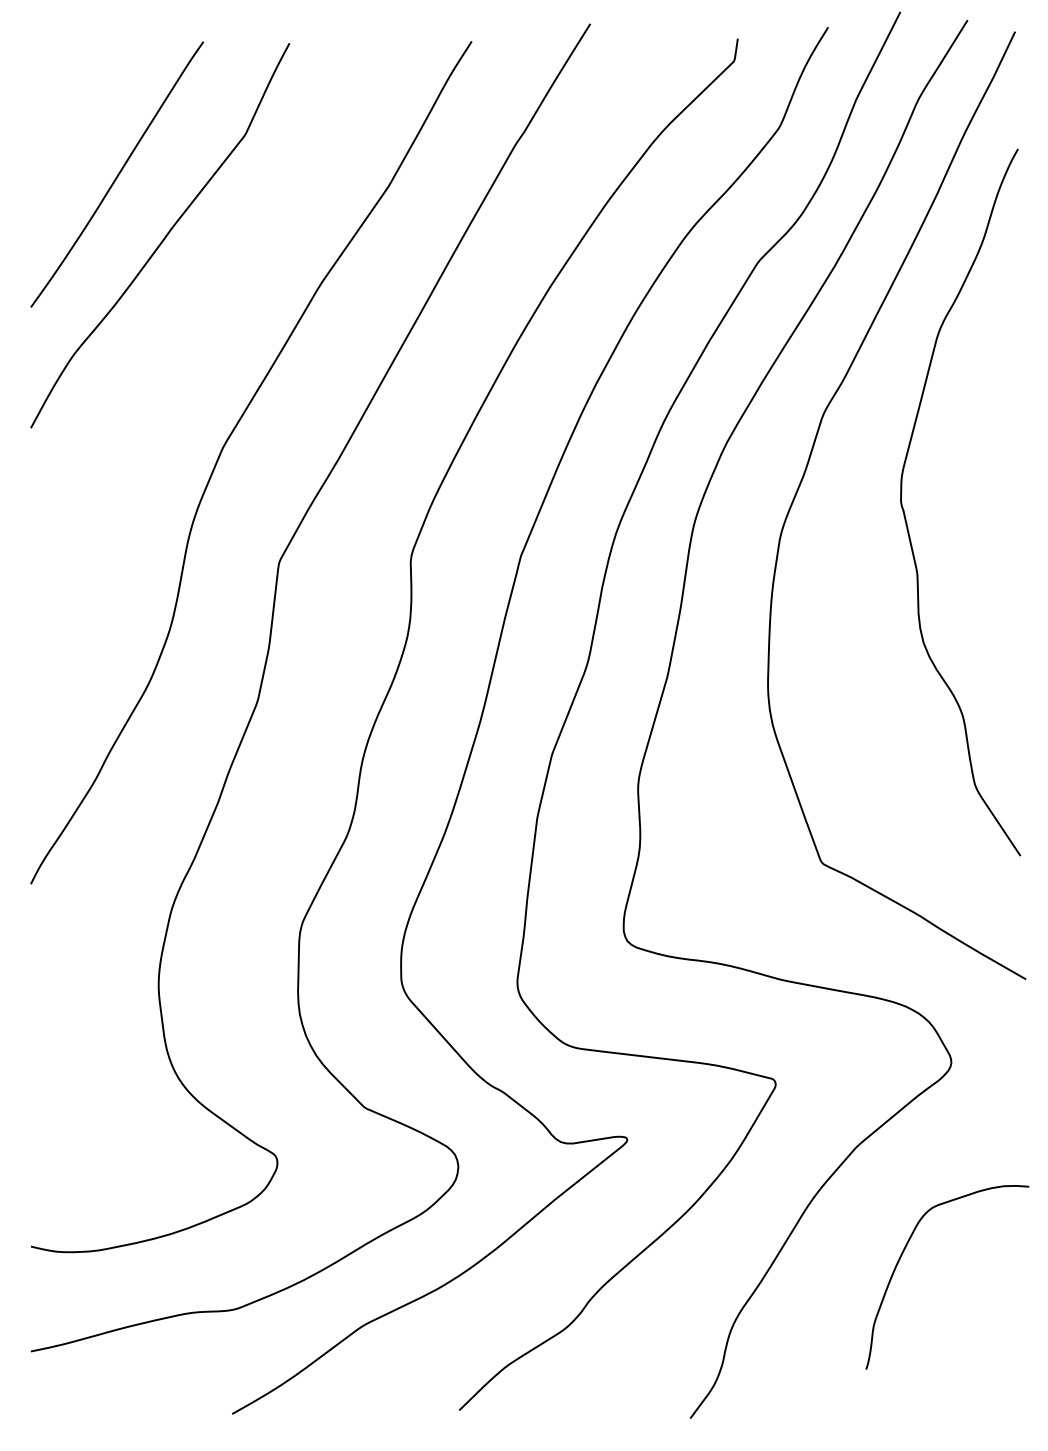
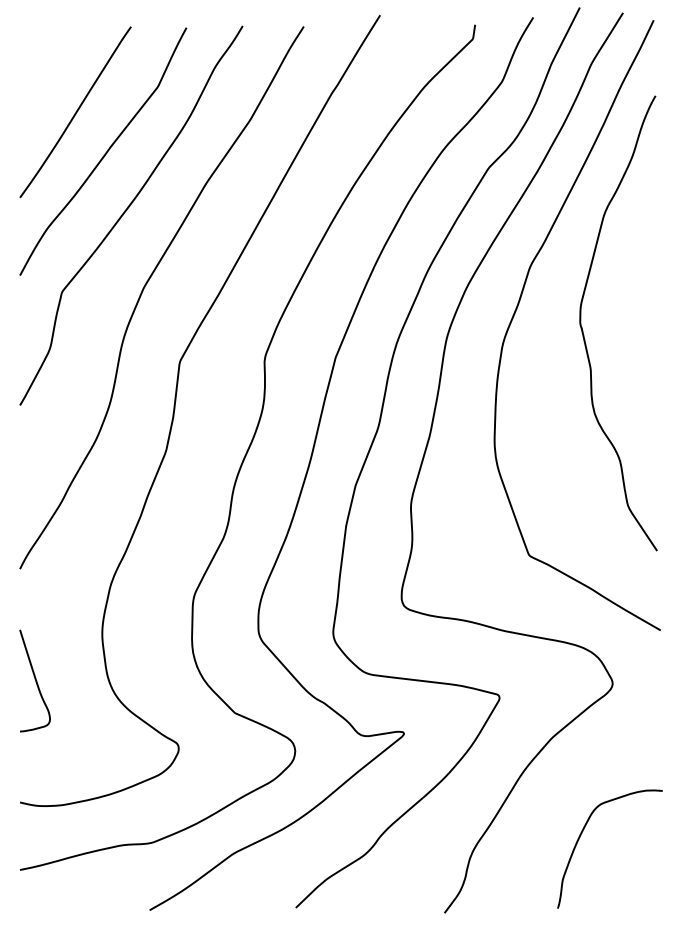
curve: (197, 327) -> (127, 210), added
curve: (53, 1055) -> (34, 679), added
curve: (902, 1255) -> (581, 835), moved

